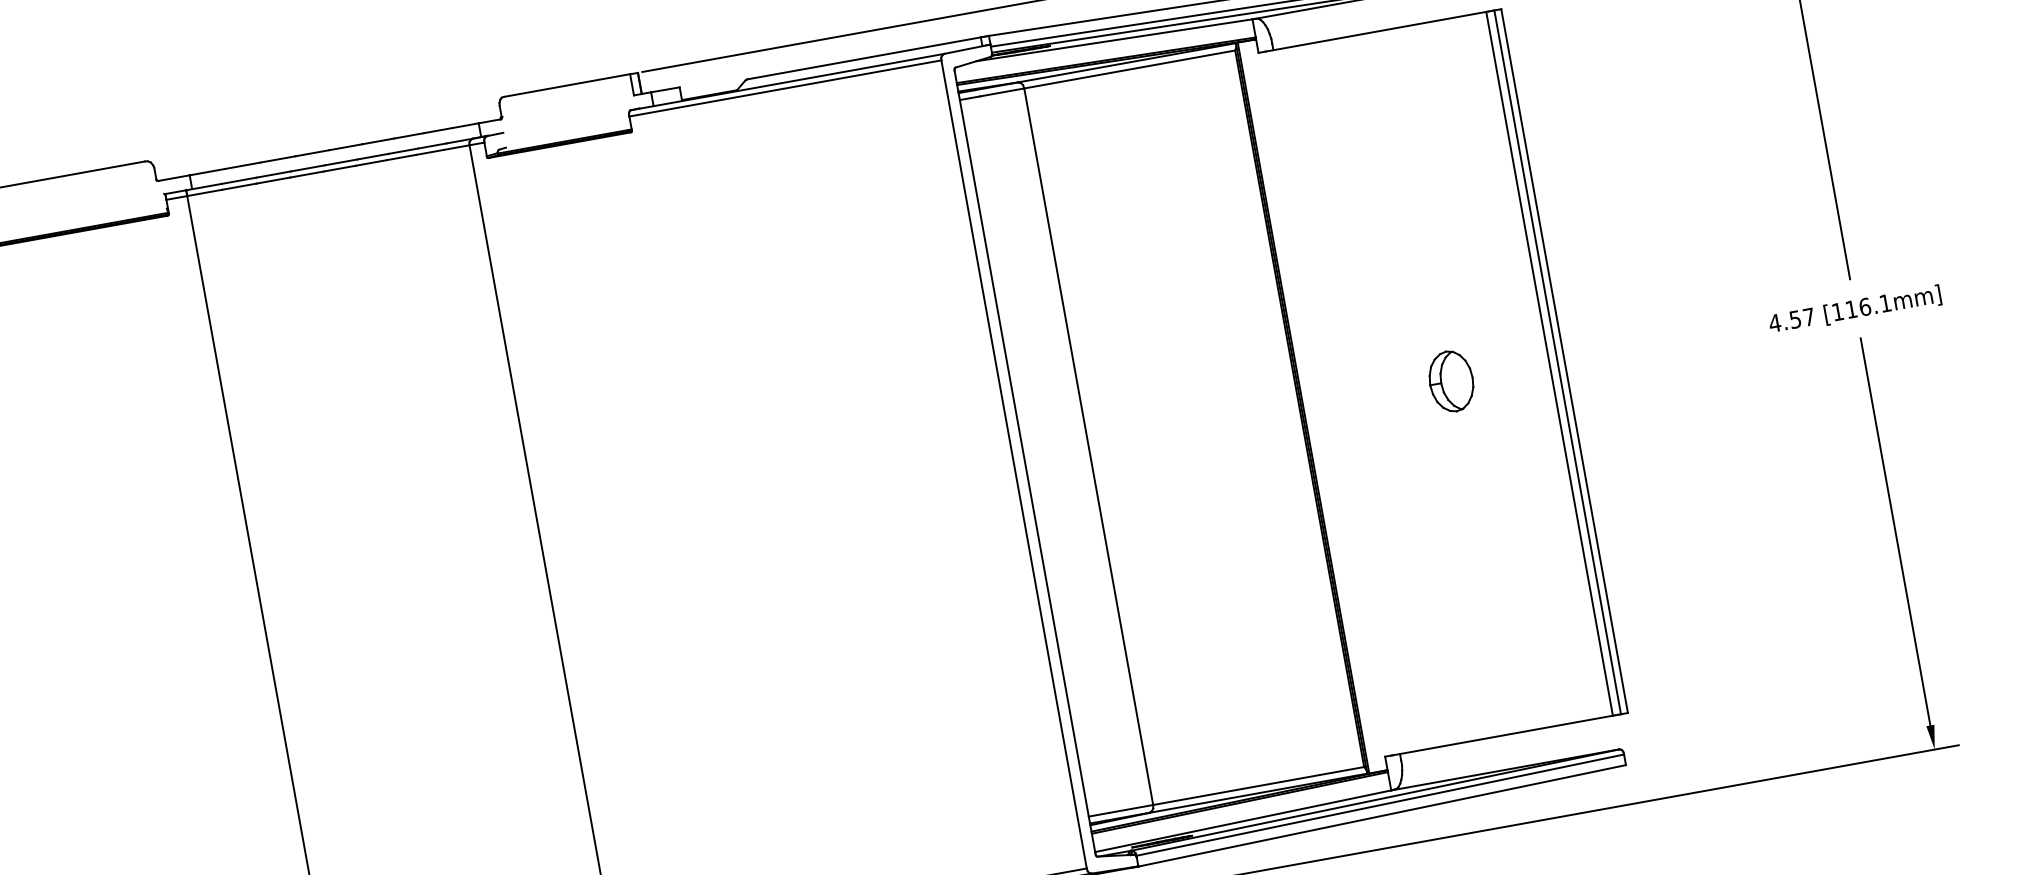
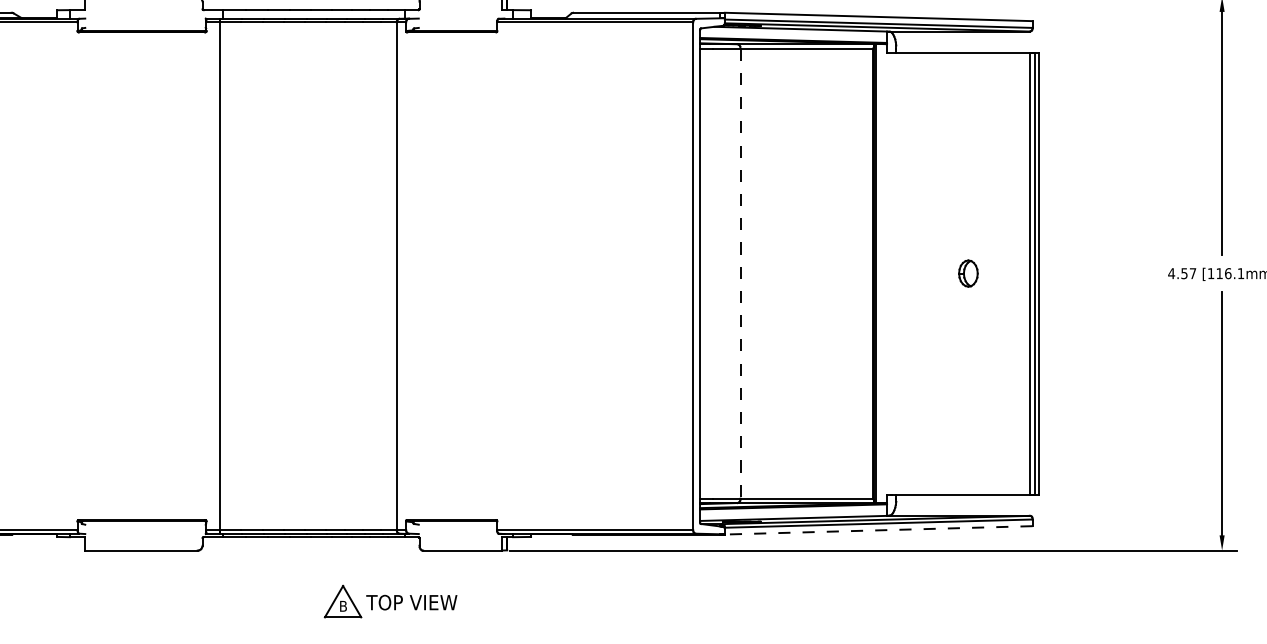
part: (1451, 381) -> (968, 273), size x0.7
line: (1088, 448) -> (740, 274), solid -> dashed
line: (1381, 816) -> (878, 530), solid -> dashed

